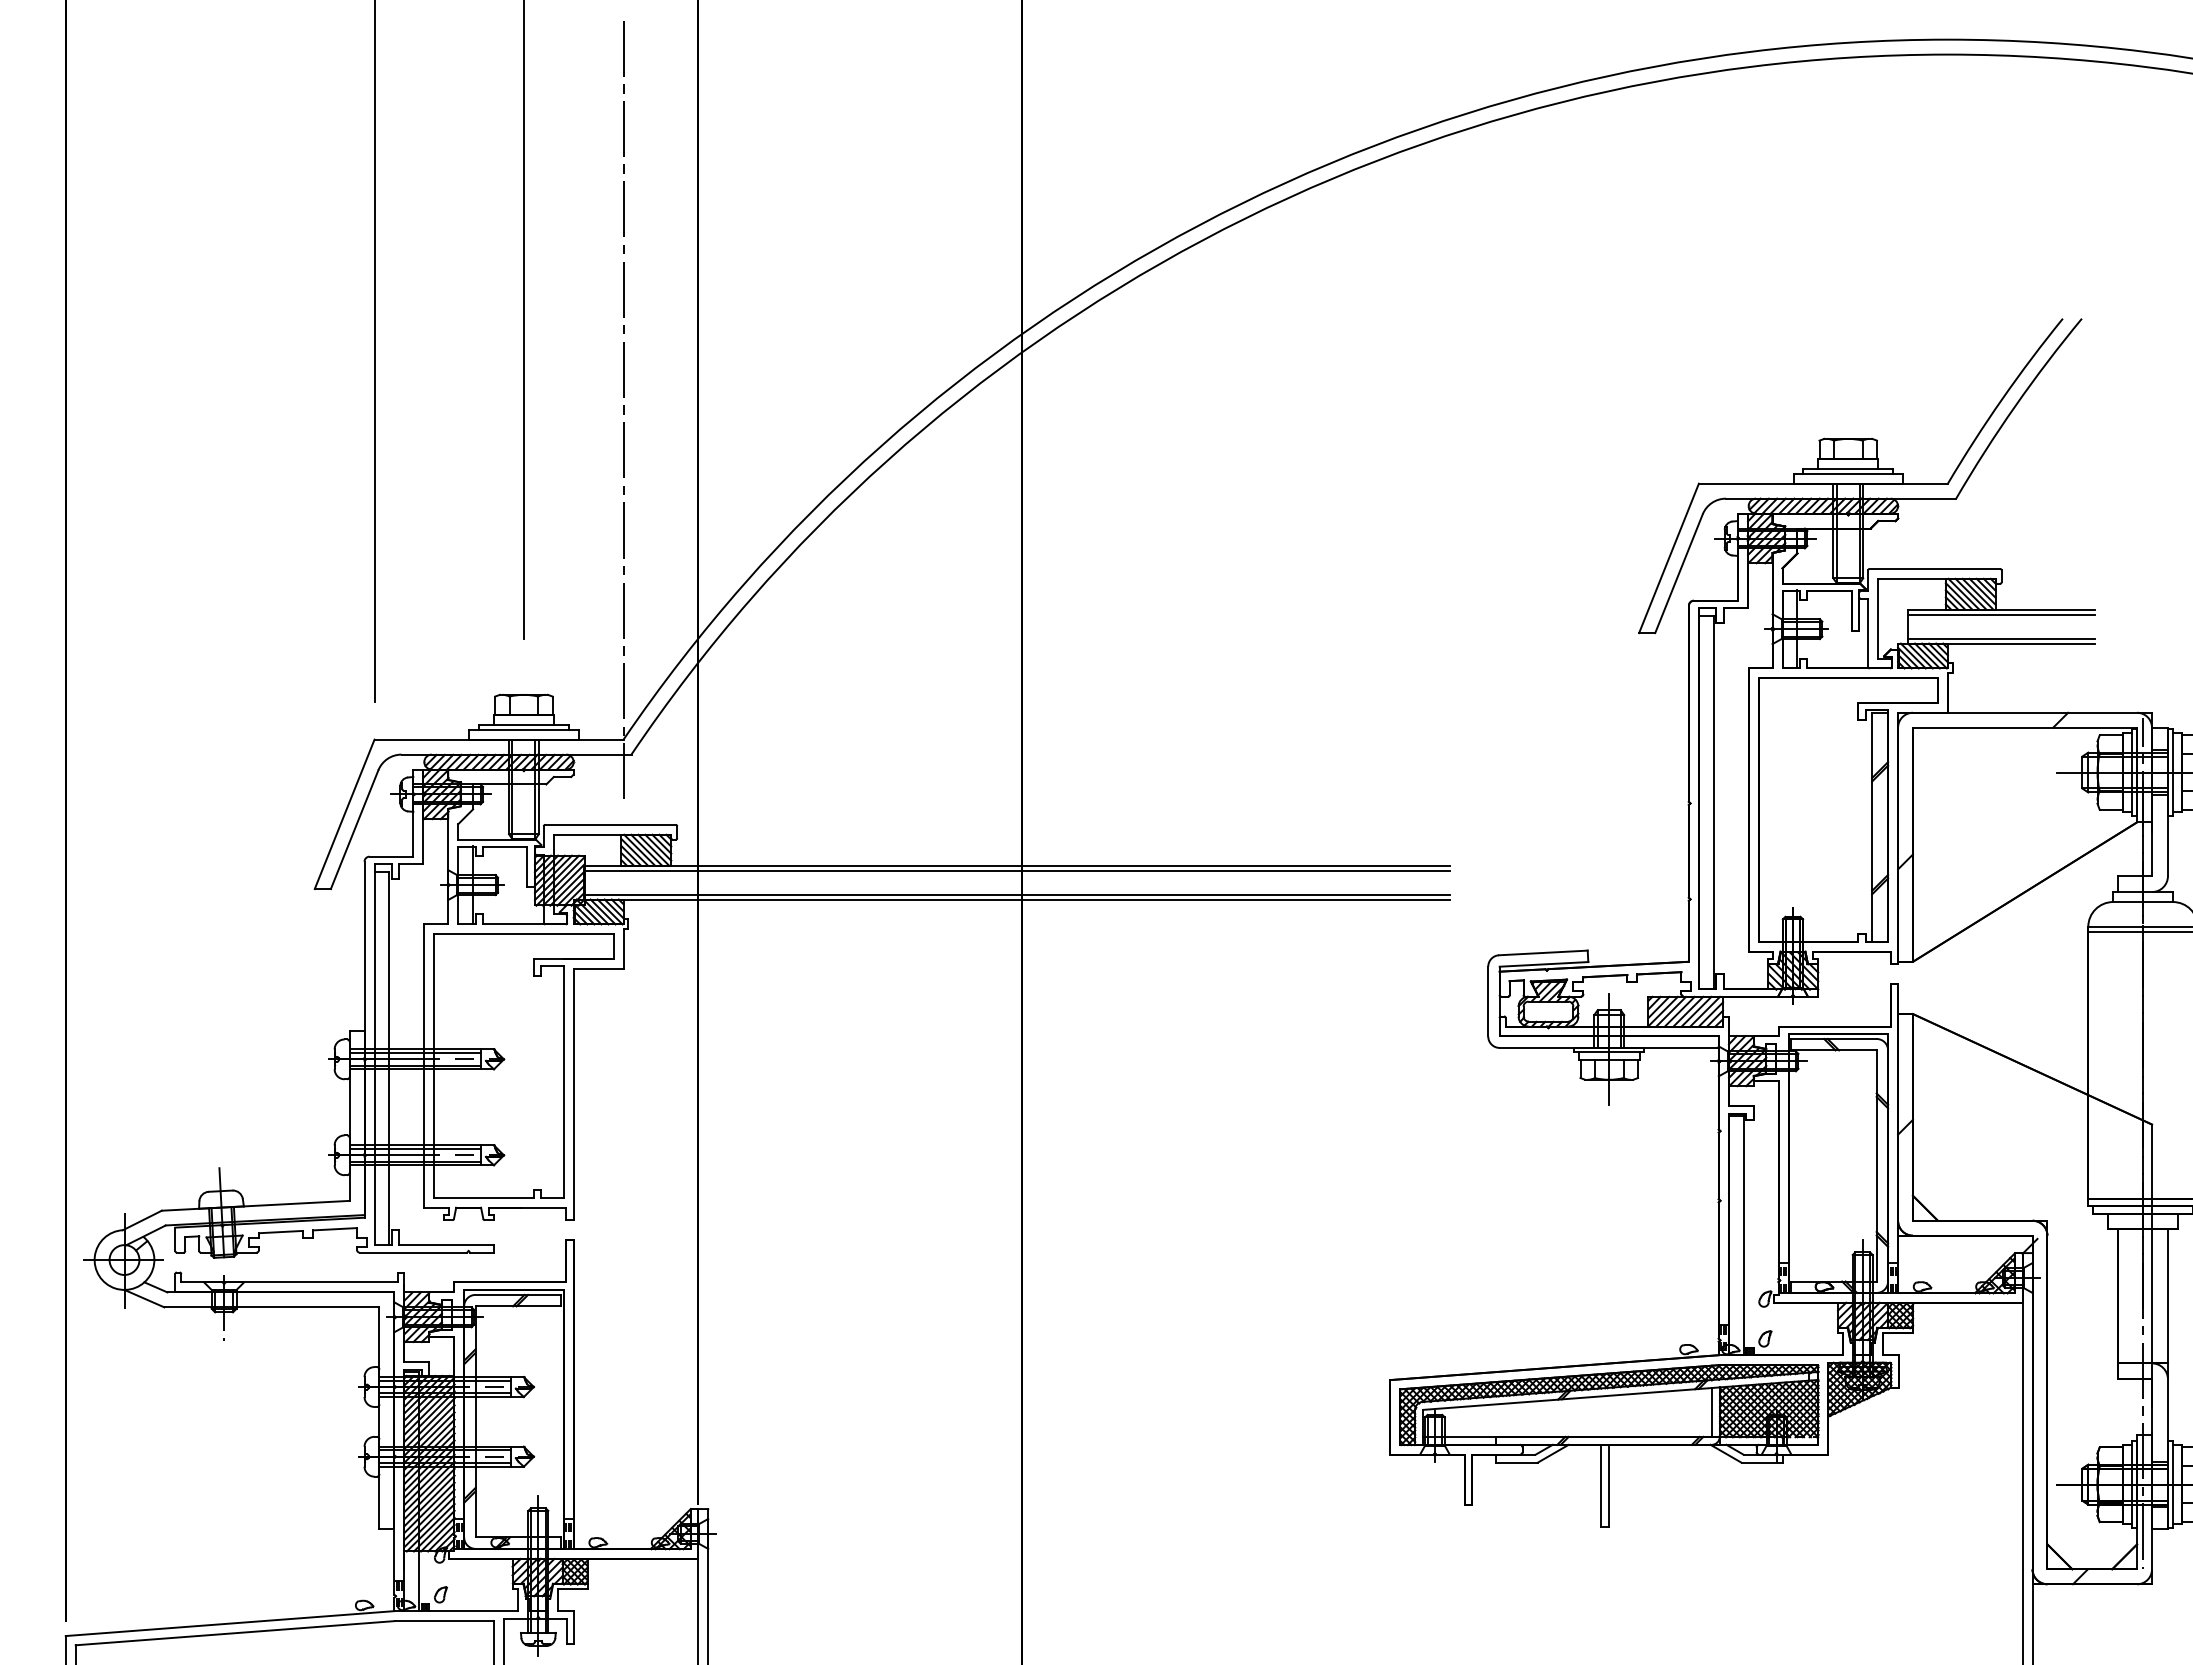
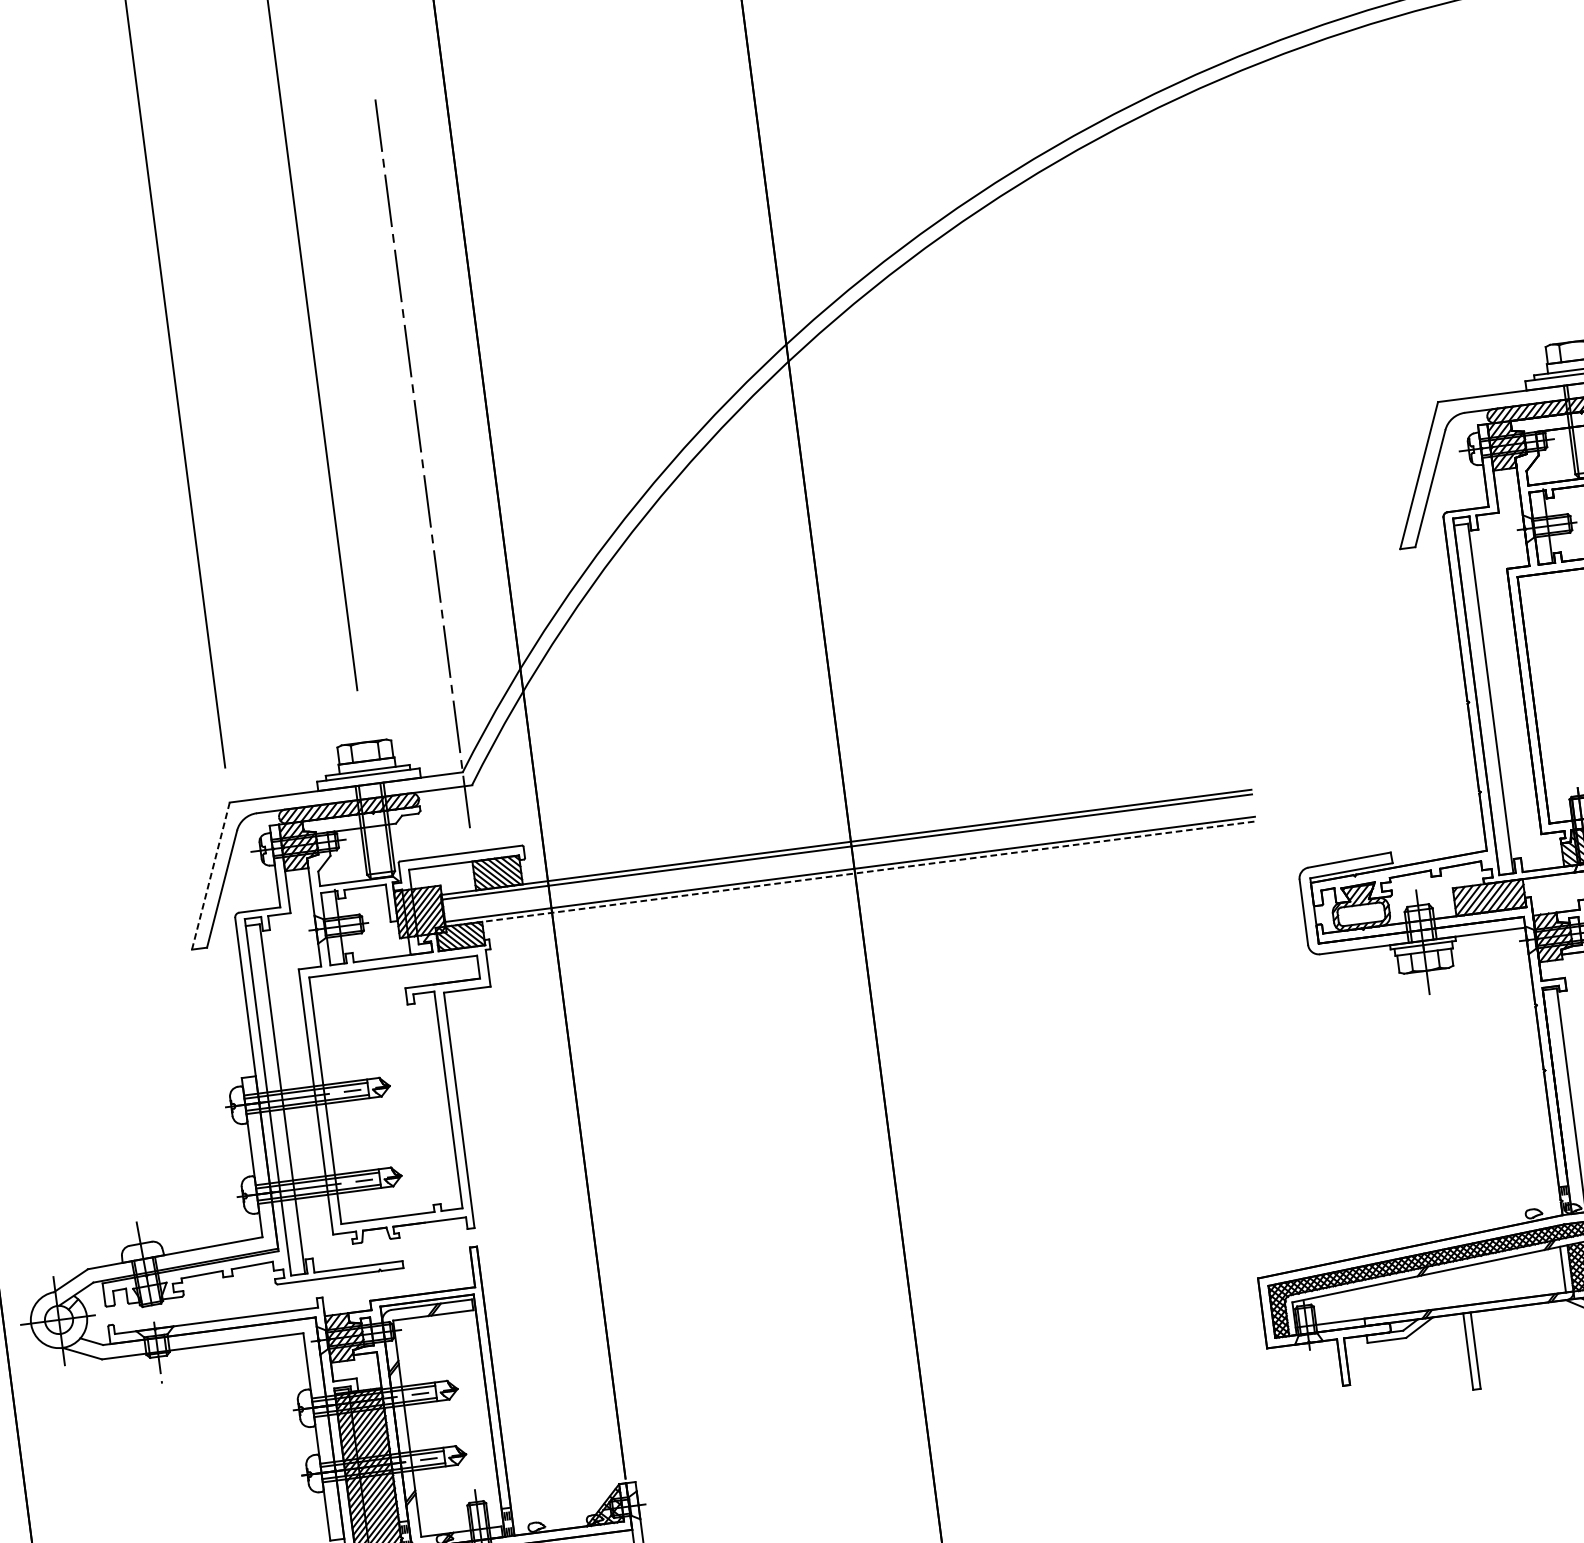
line: (344, 814) -> (210, 876), solid -> dashed
line: (1017, 899) -> (850, 874), solid -> dashed

